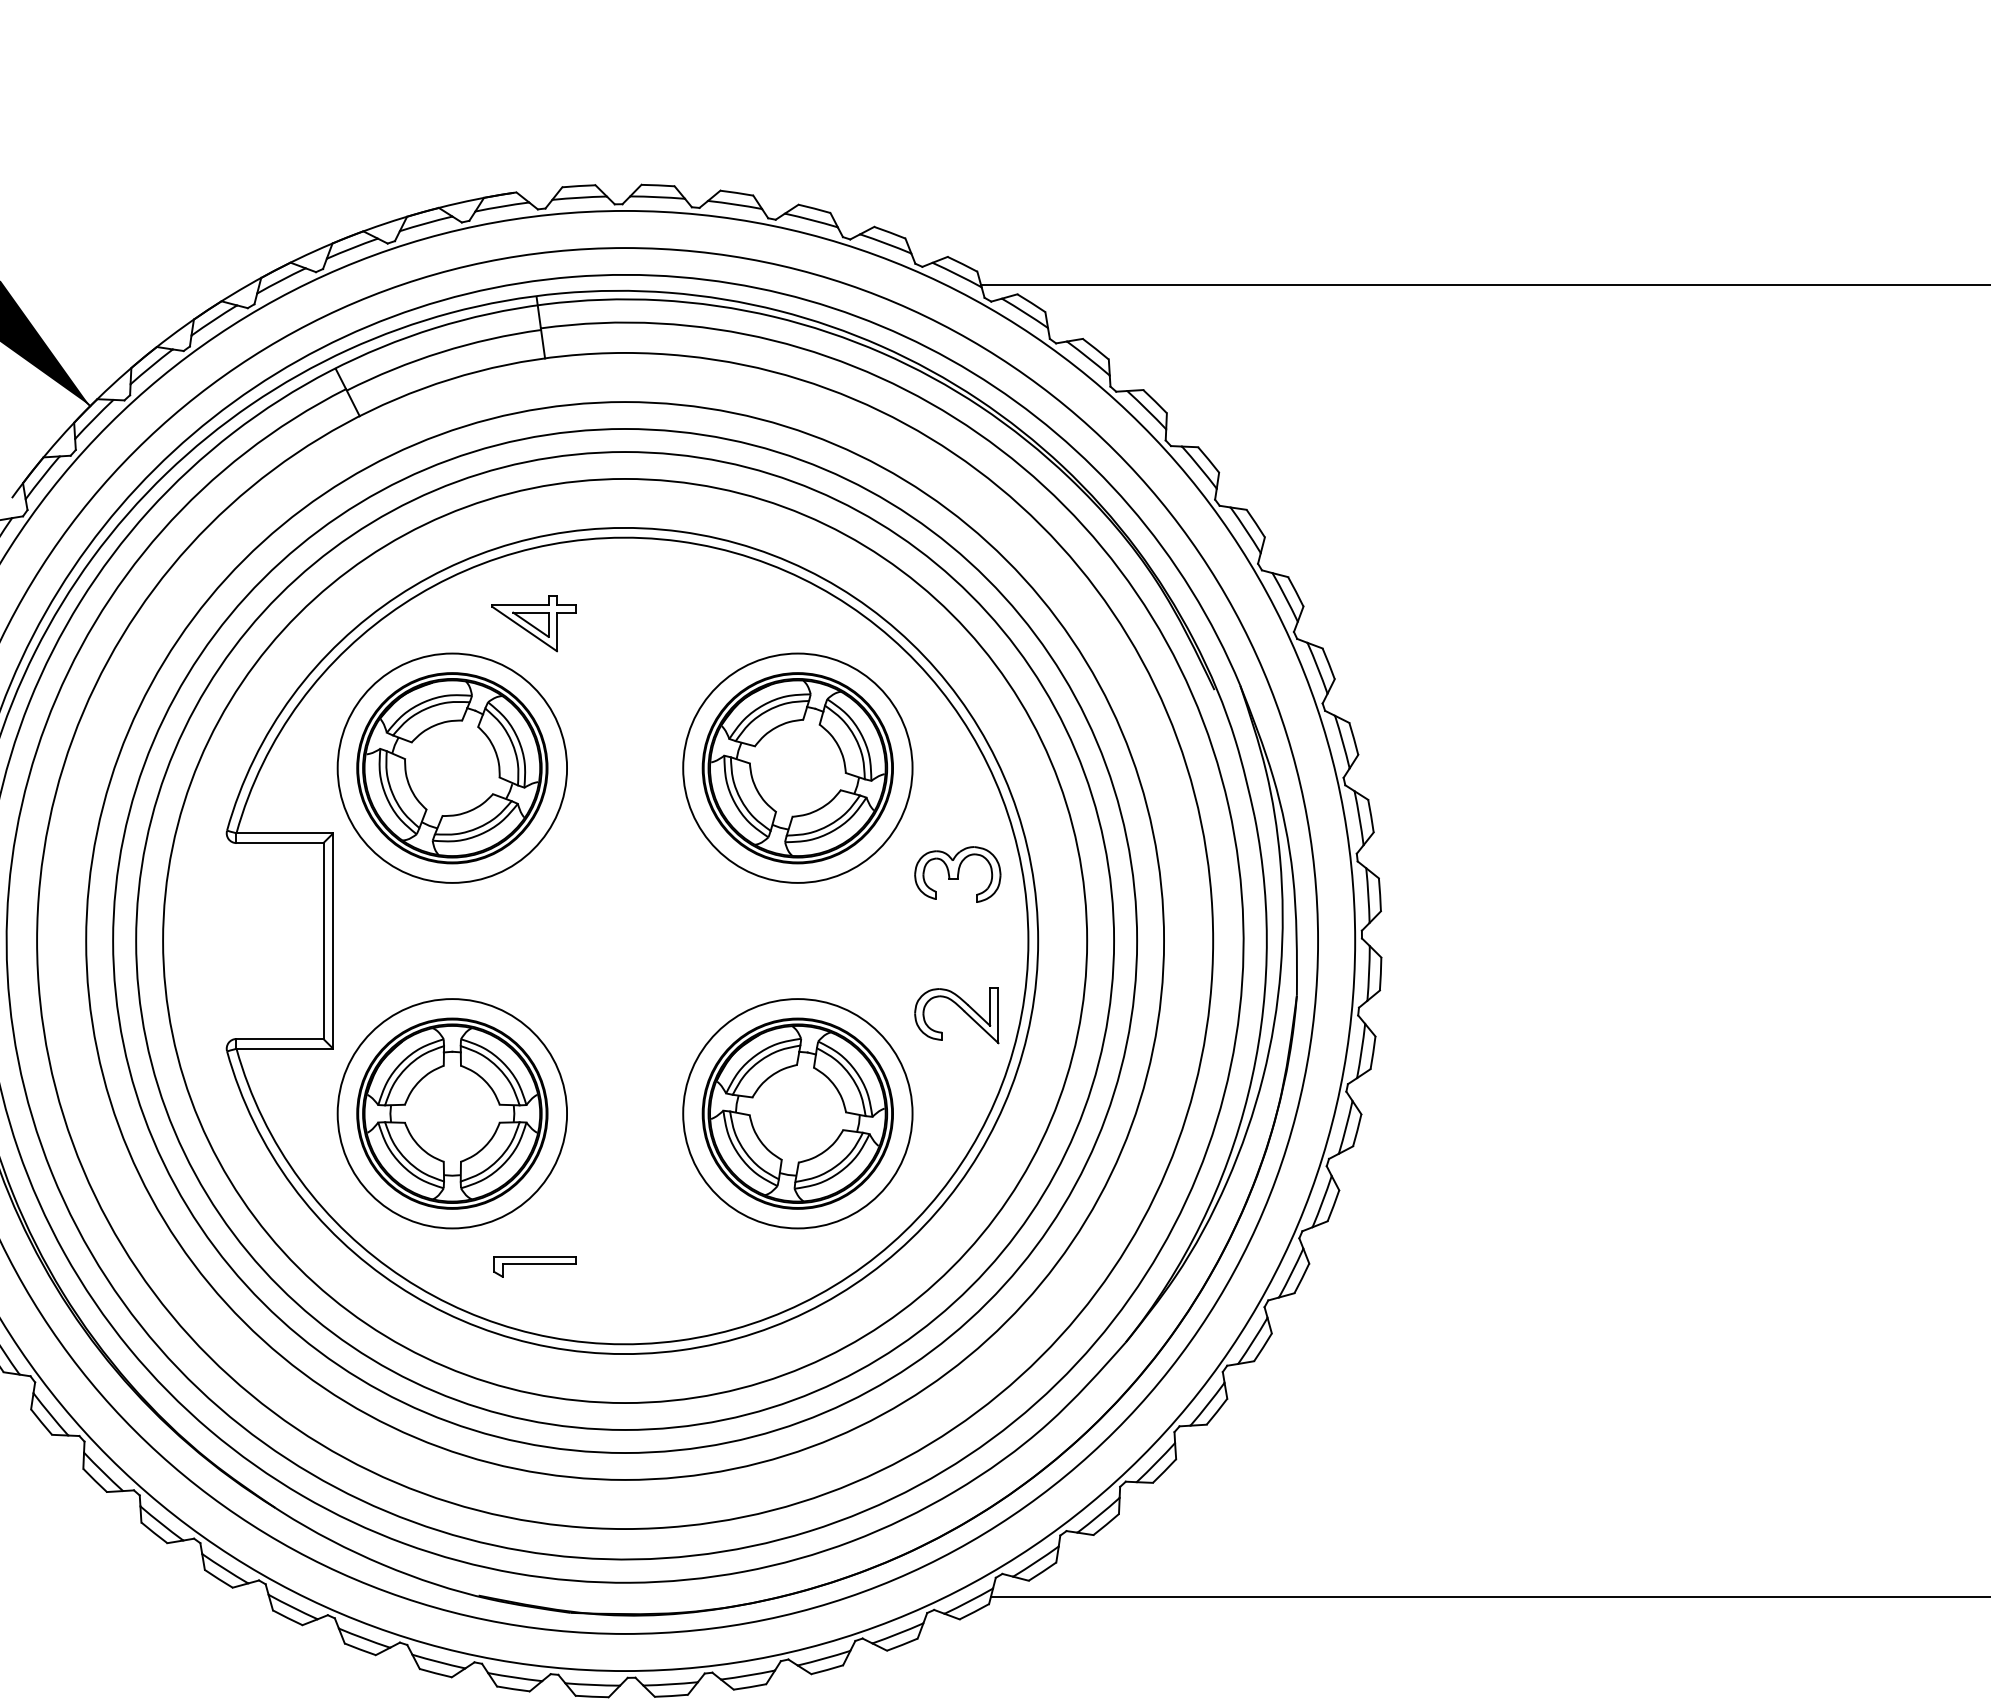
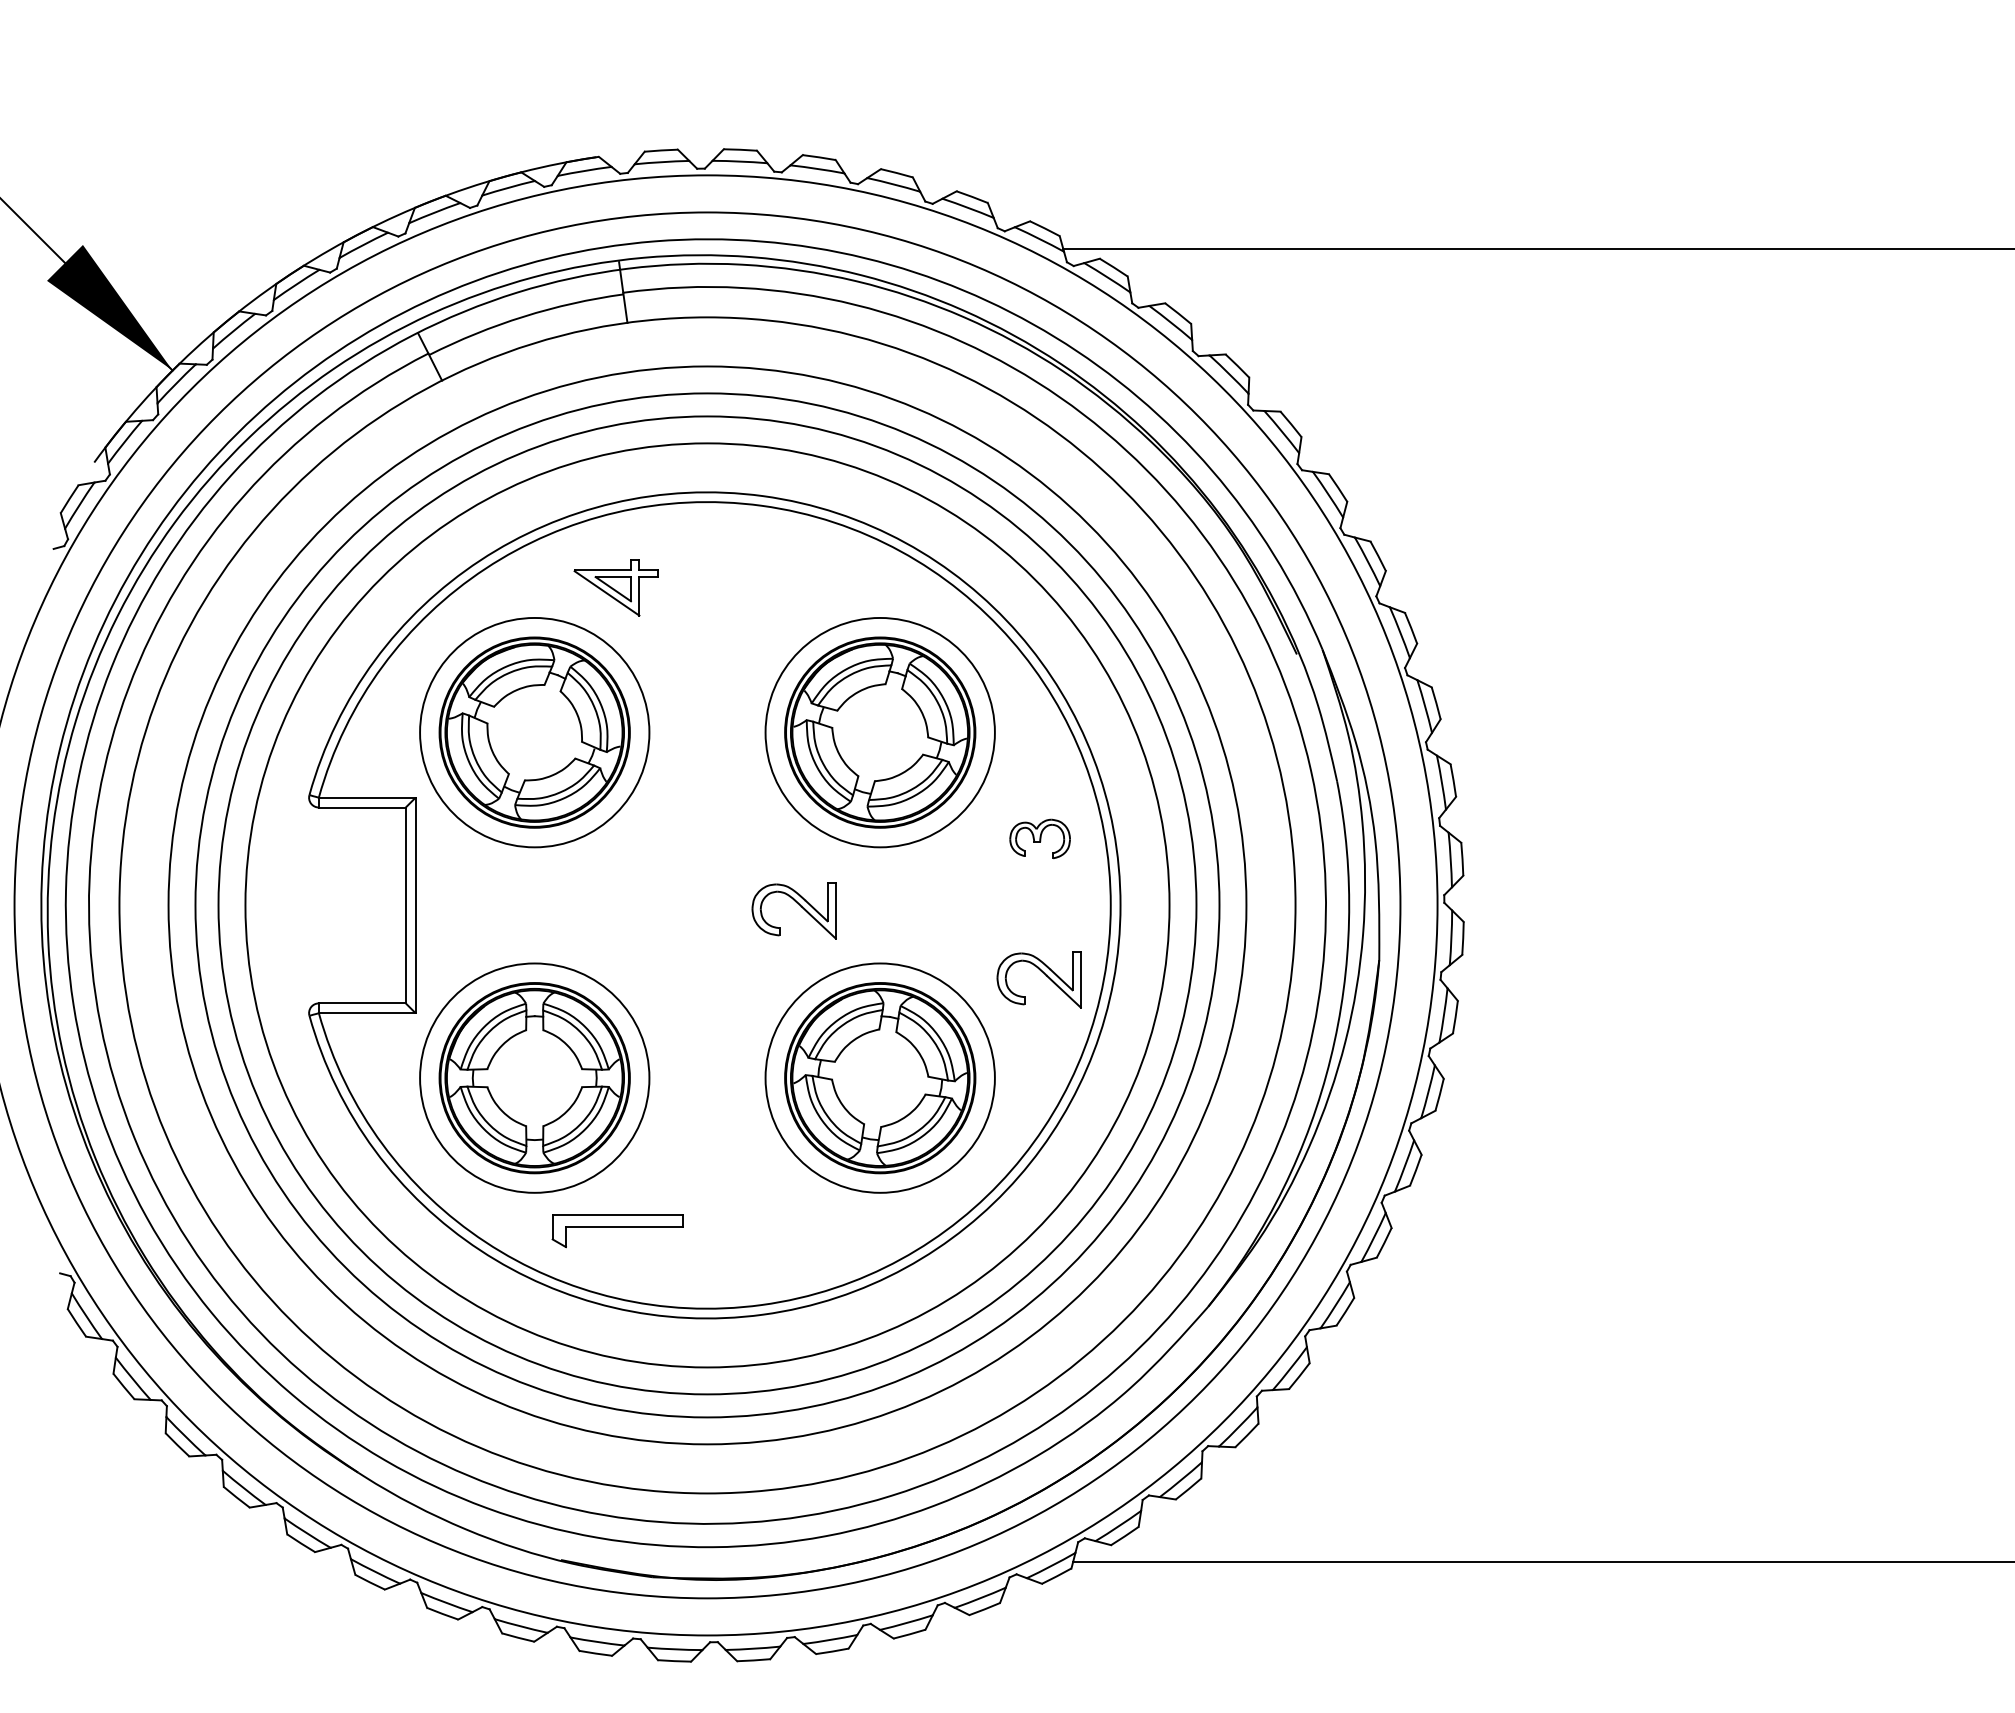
part: (957, 874) -> (1039, 838), size x0.7
part: (714, 939) -> (796, 903), added
part: (534, 1267) -> (616, 1231), size x1.6

